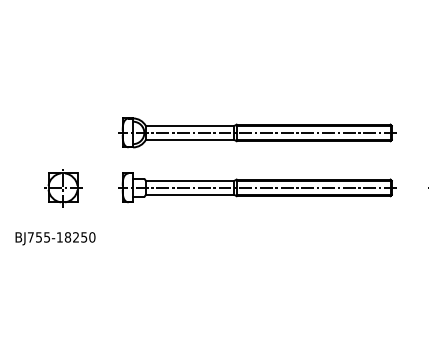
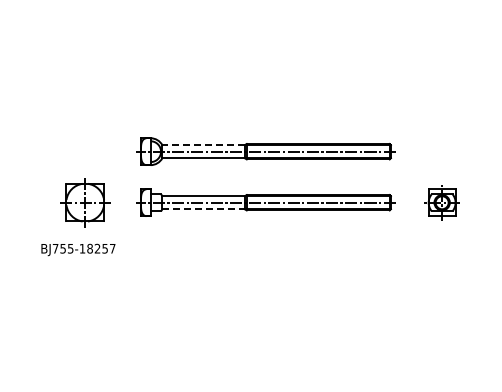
line: (190, 126) -> (203, 145), solid -> dashed
part: (63, 187) -> (85, 202), size x1.4
line: (191, 195) -> (204, 209), solid -> dashed
text: (92, 237) -> (112, 248), BJ755-18250 -> BJ755-18257

